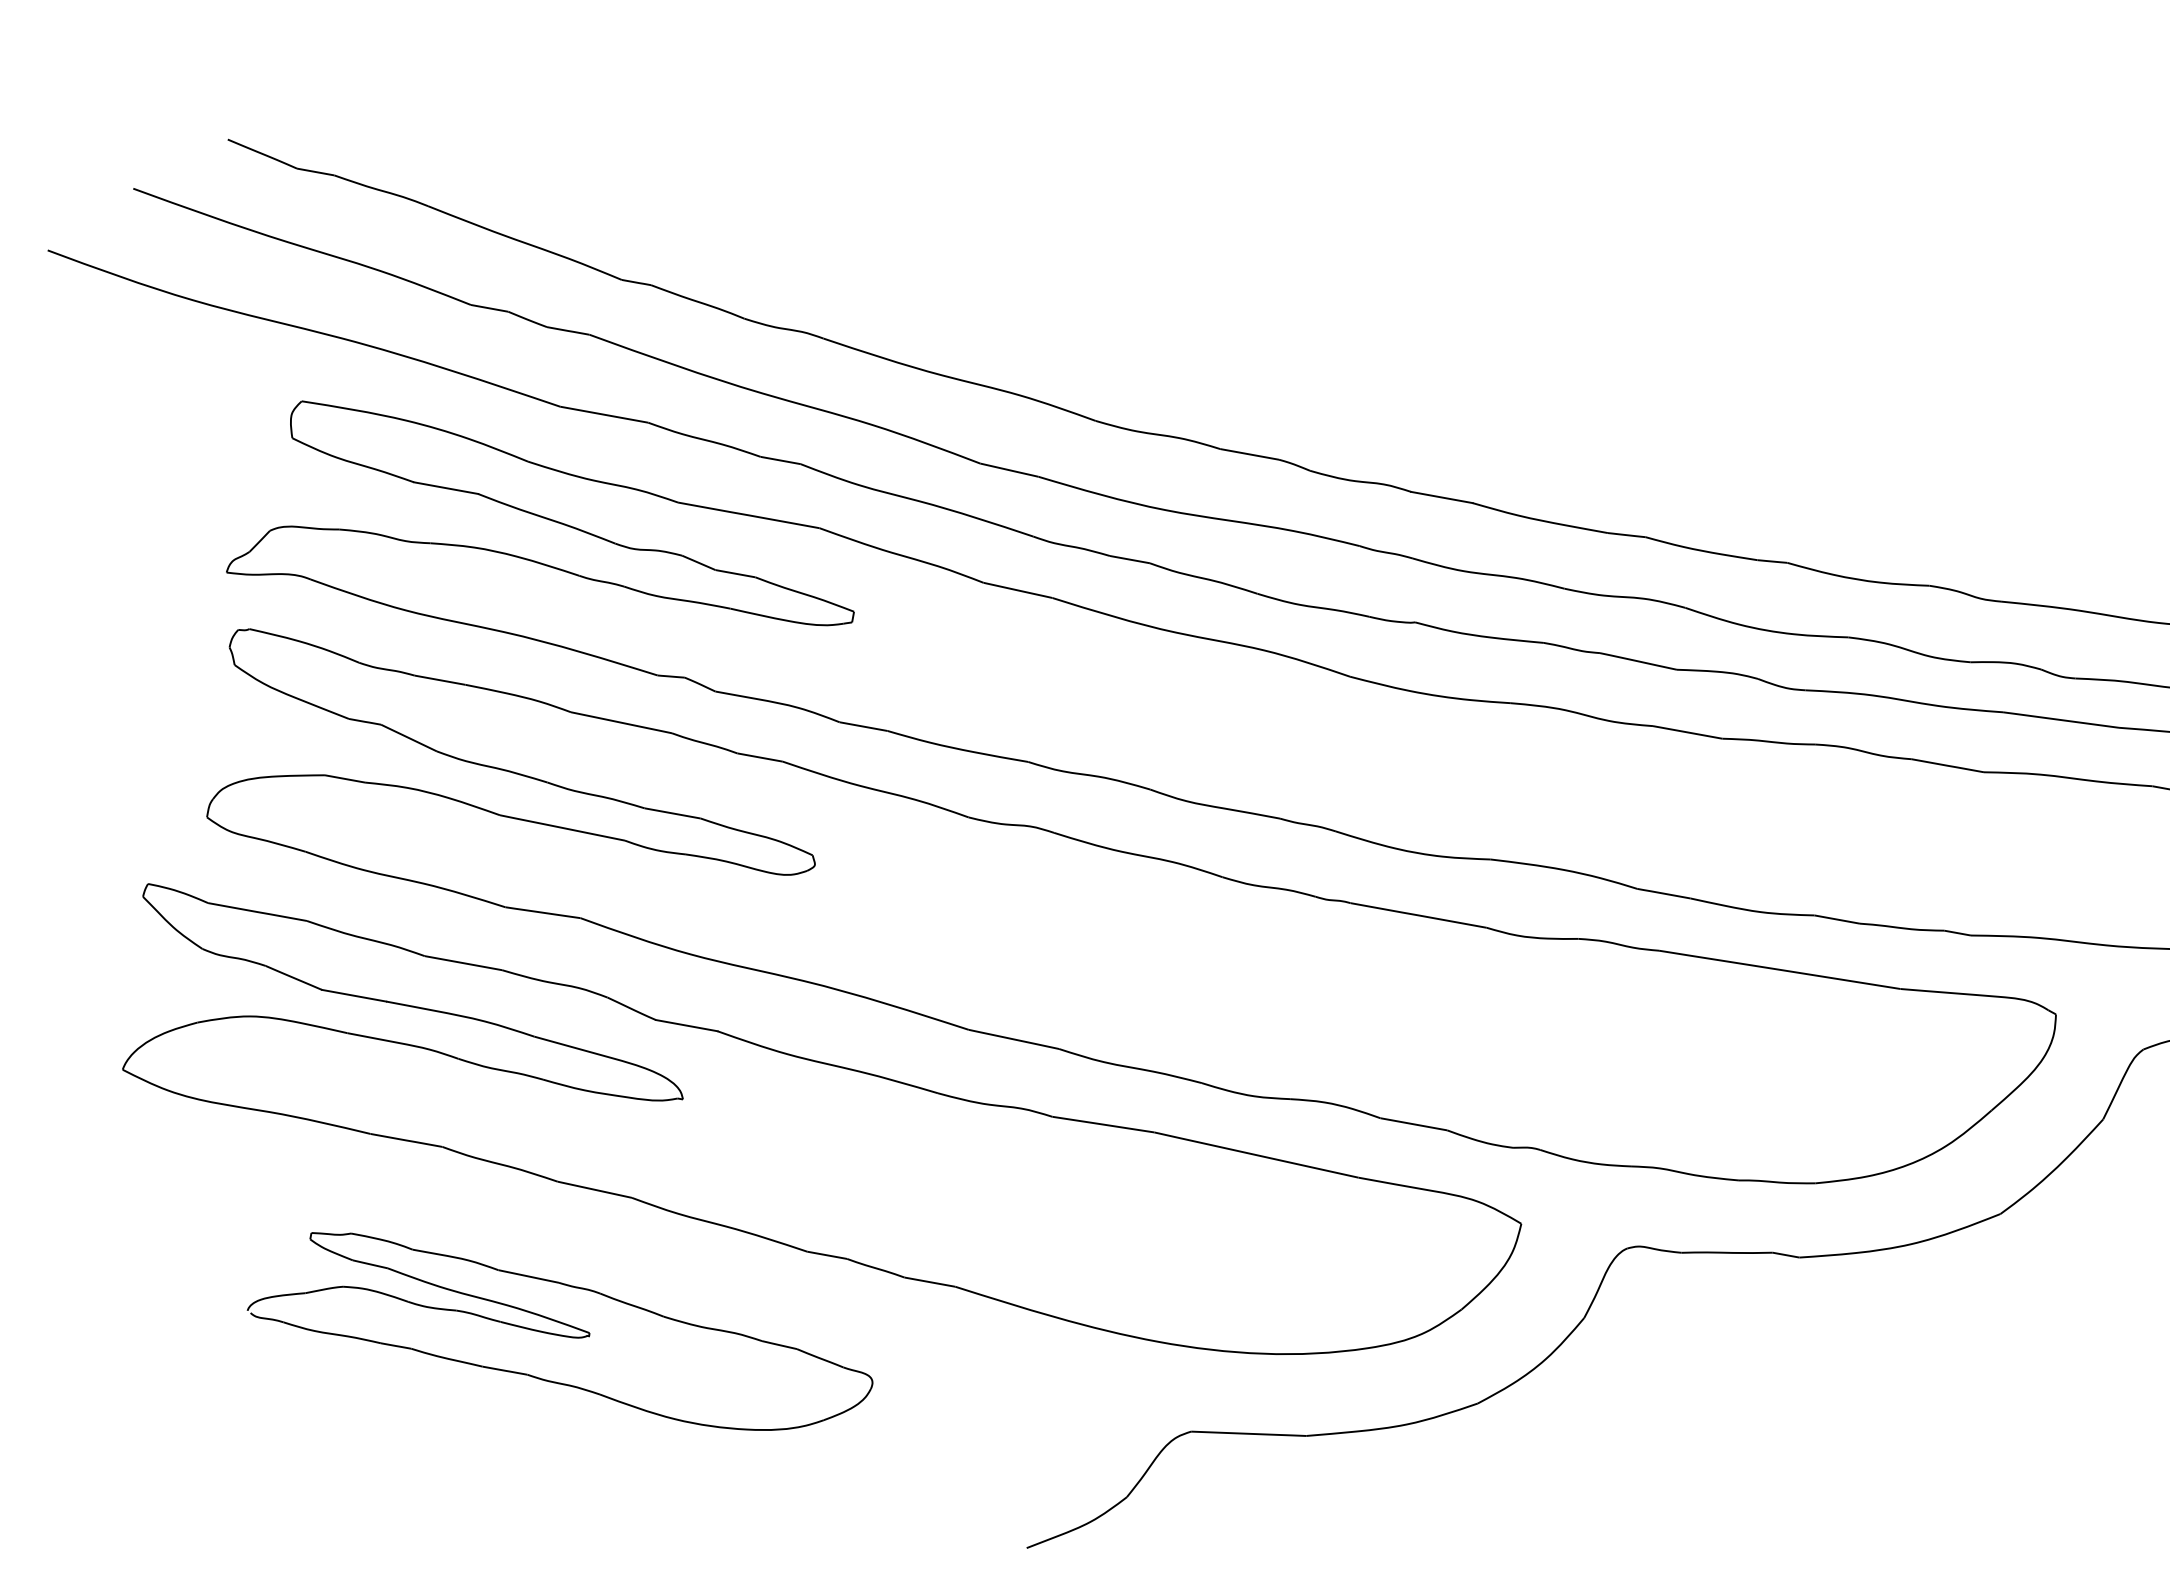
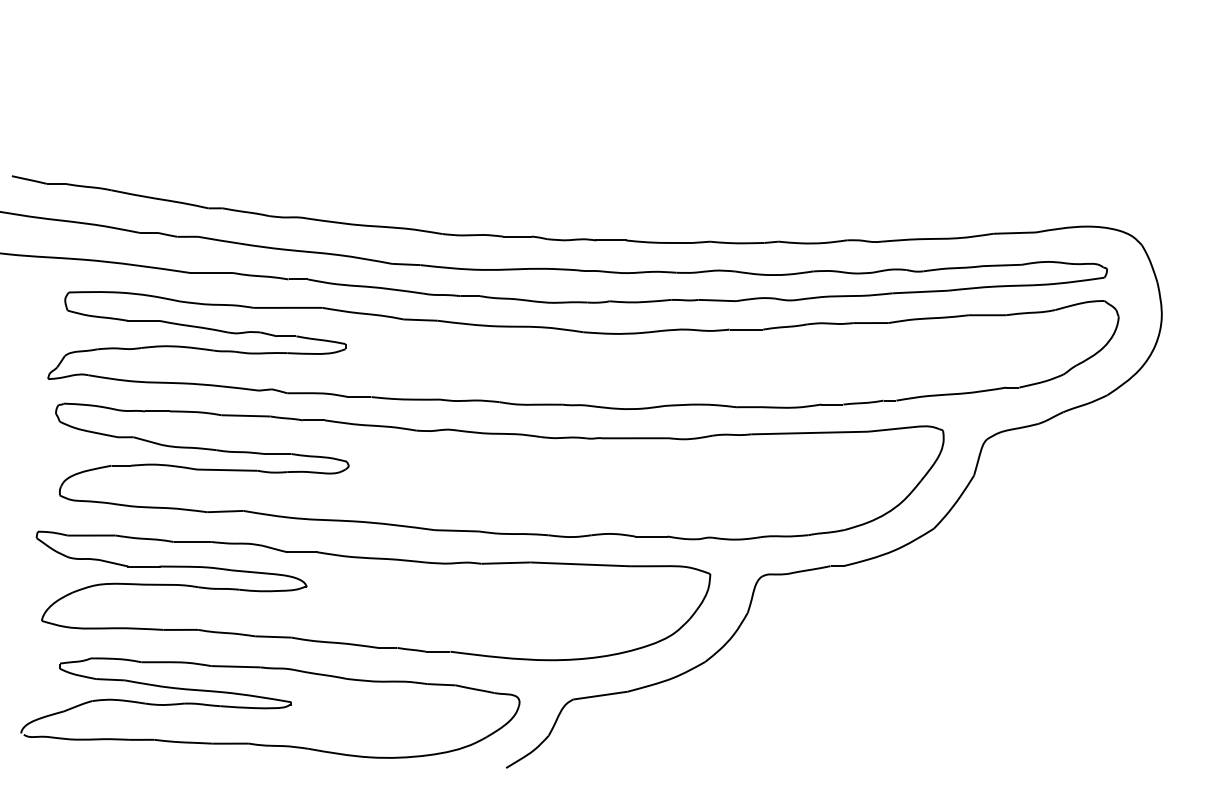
part: (562, 1334) -> (270, 707), size x1.67

